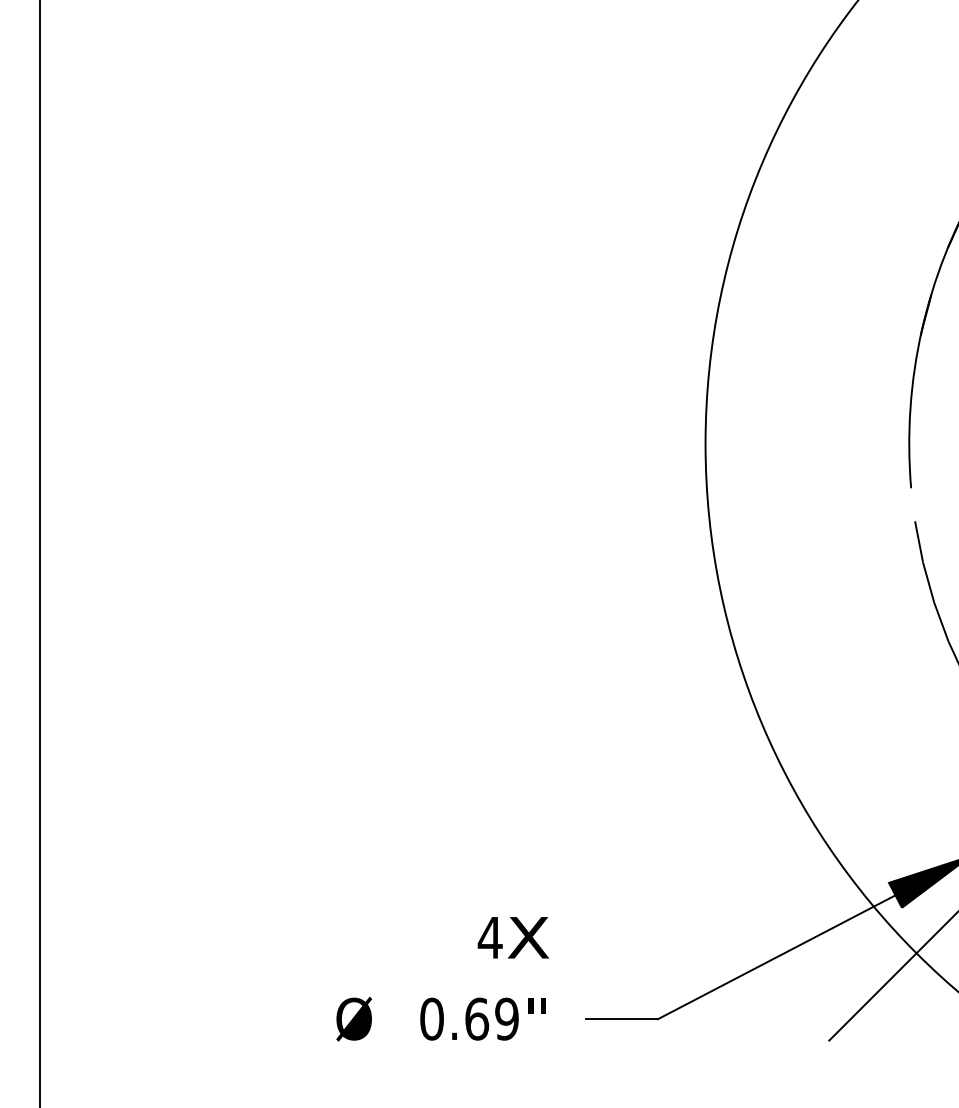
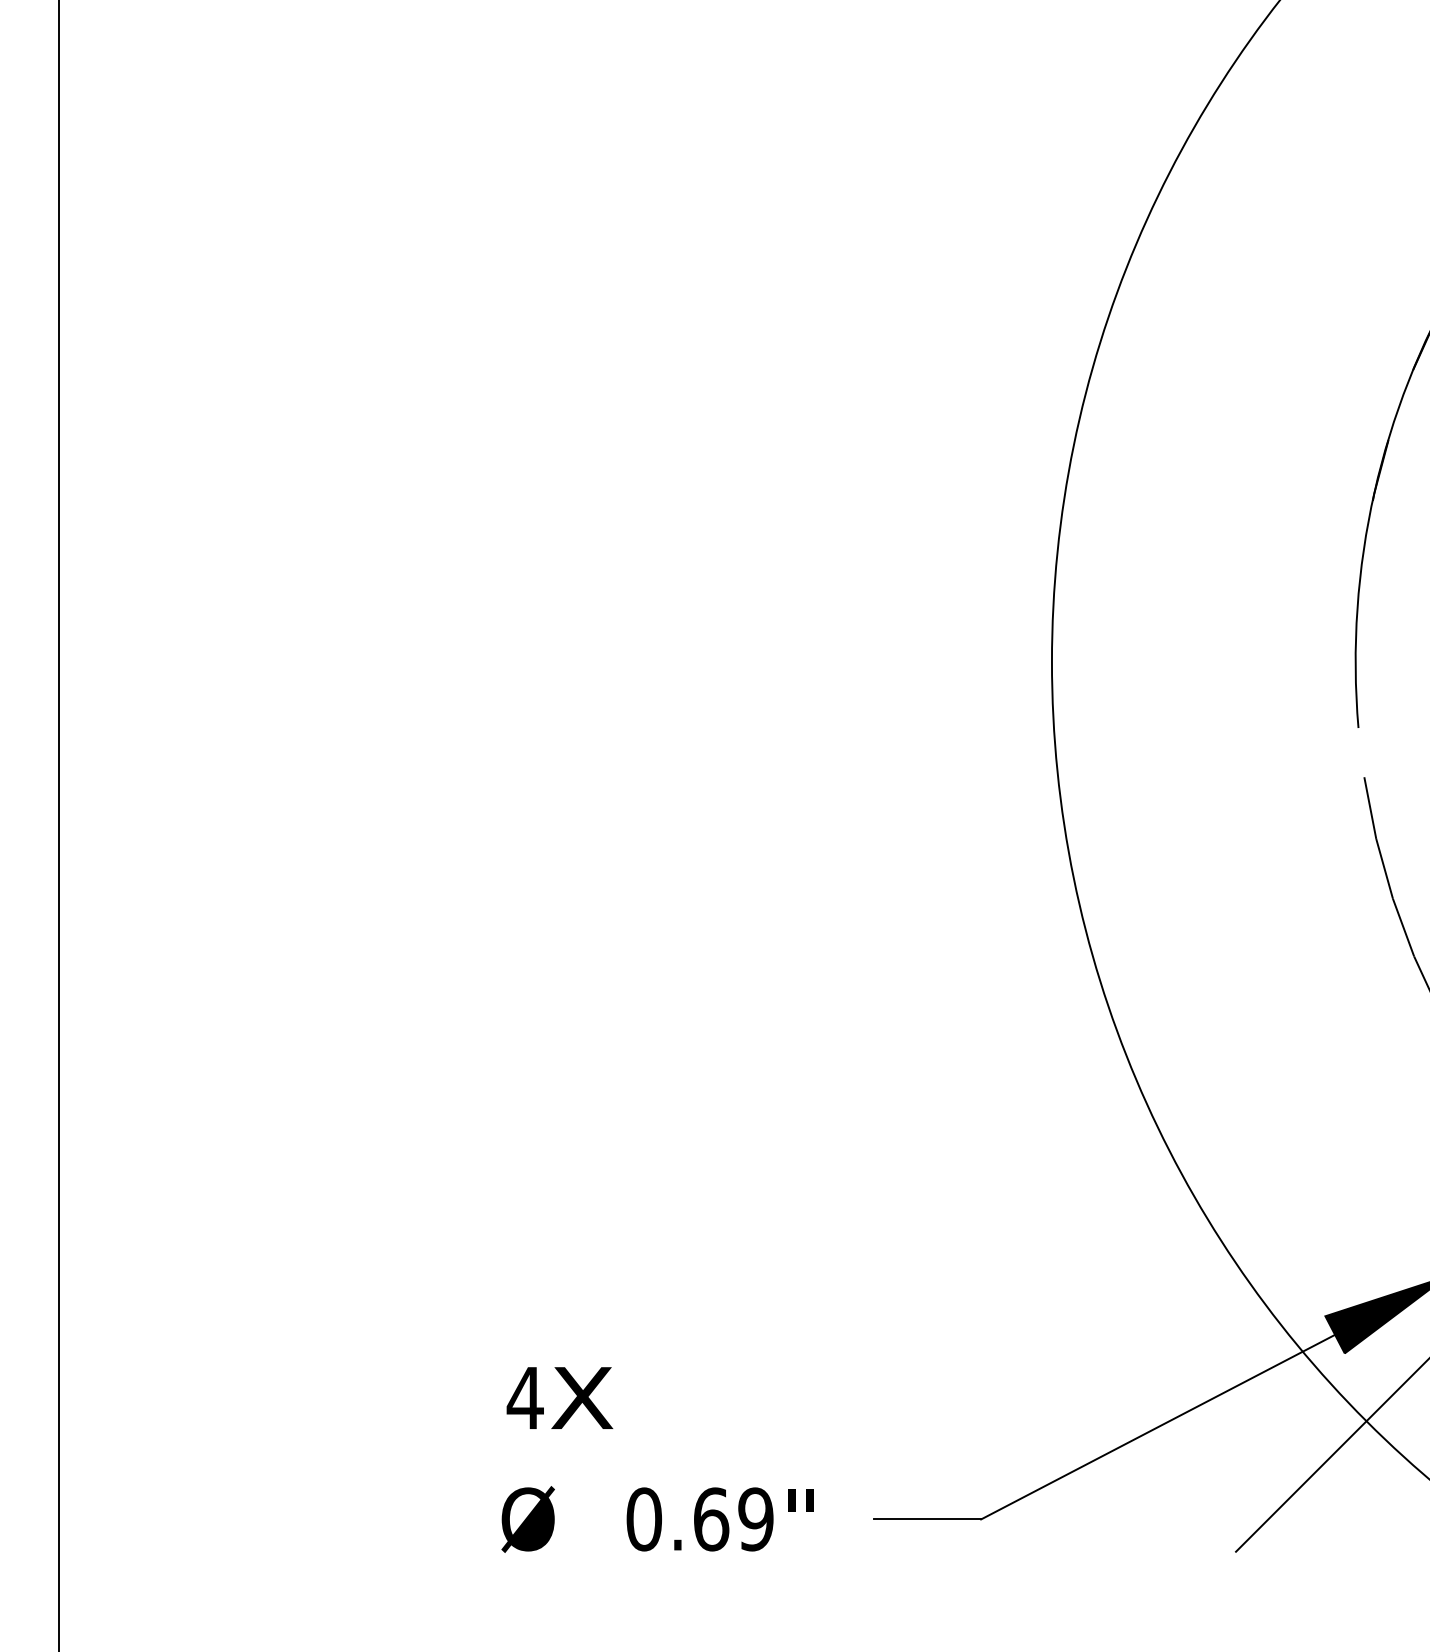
text: (513, 937) -> (559, 1397), moved

